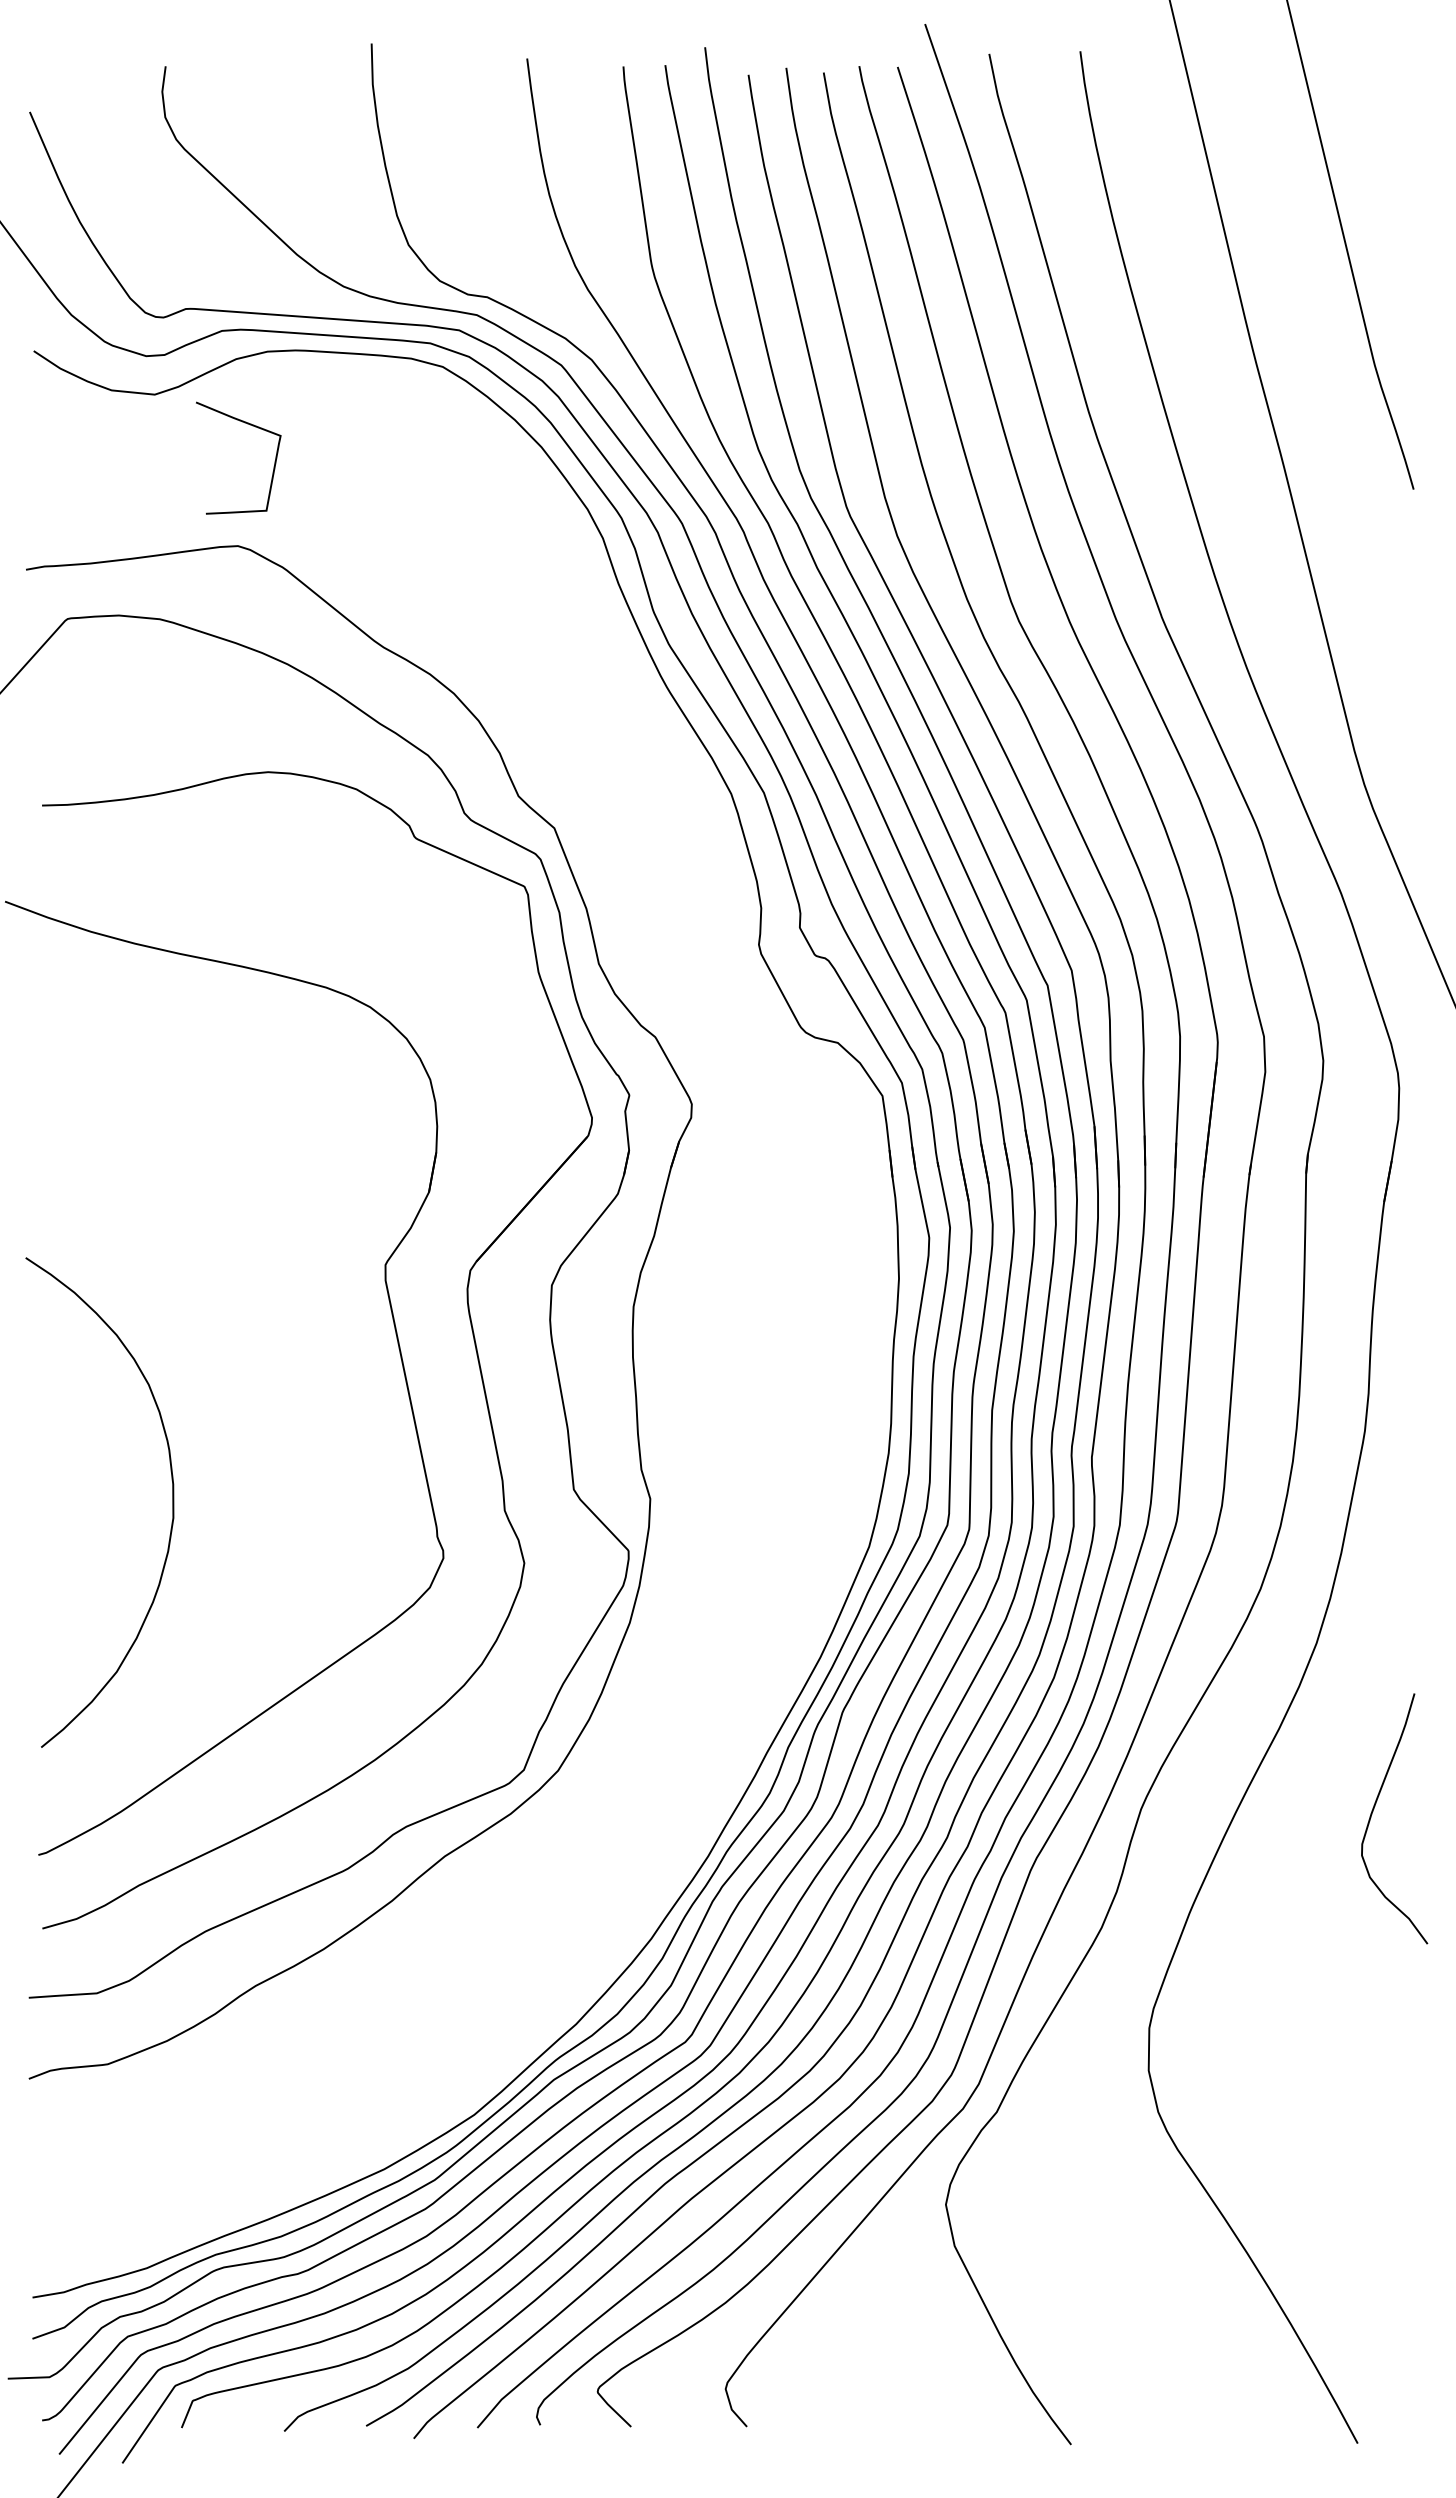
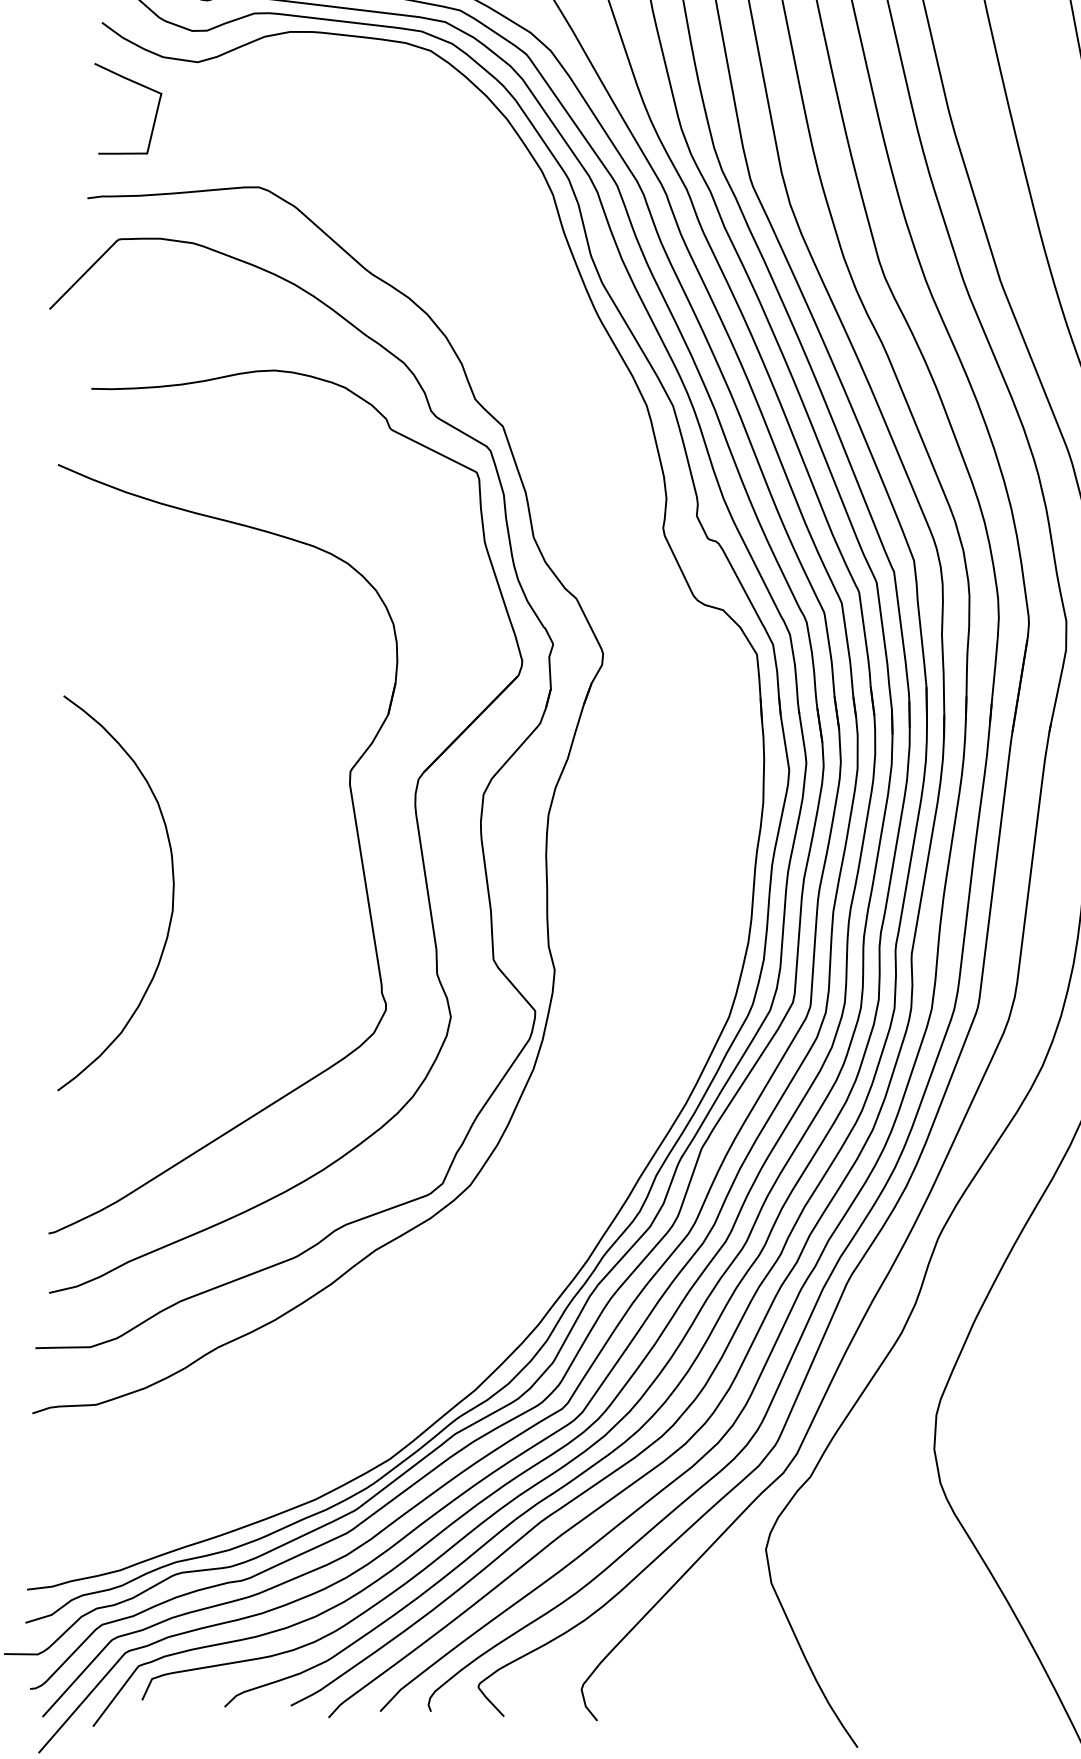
curve: (252, 426) -> (139, 85), moved
curve: (172, 1502) -> (172, 898), moved

